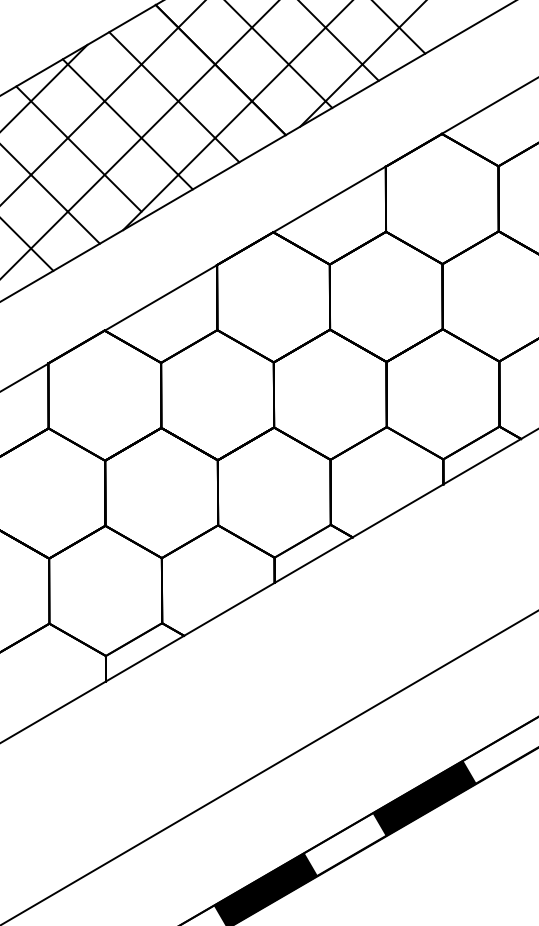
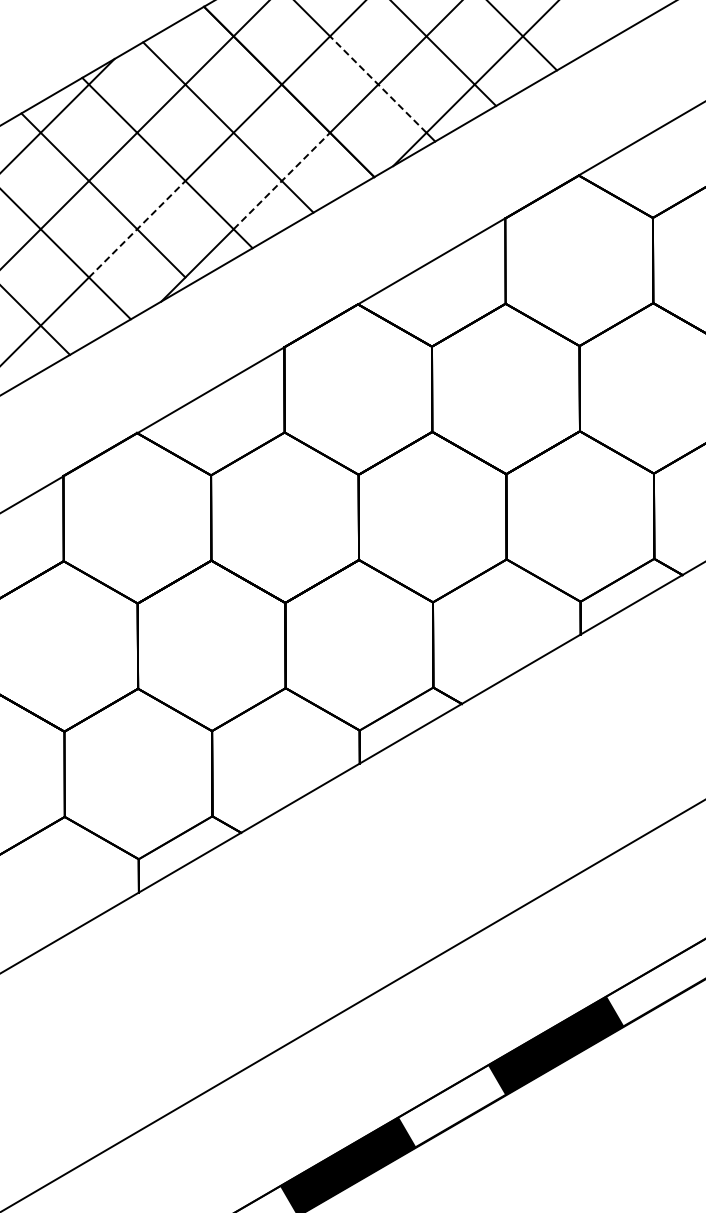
line: (288, 64) -> (377, 84), solid -> dashed
line: (215, 137) -> (282, 180), solid -> dashed
line: (104, 174) -> (137, 228), solid -> dashed

